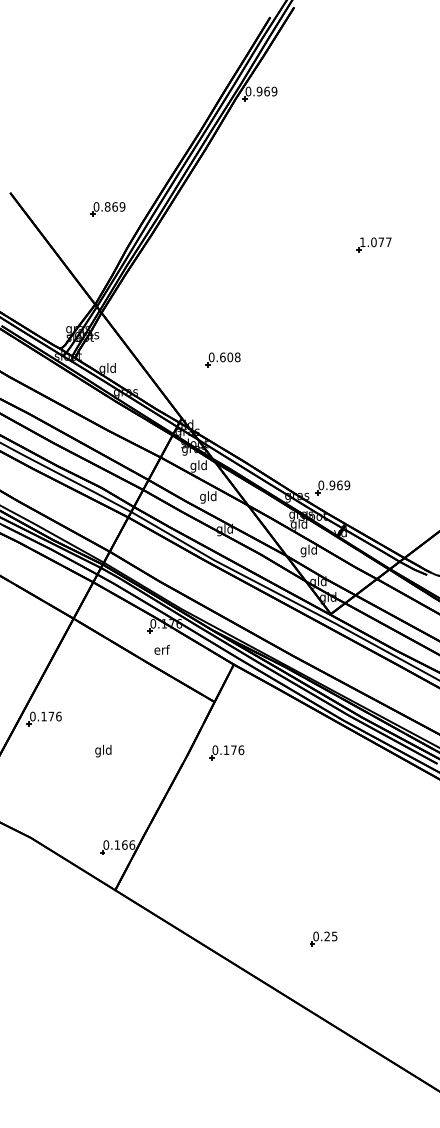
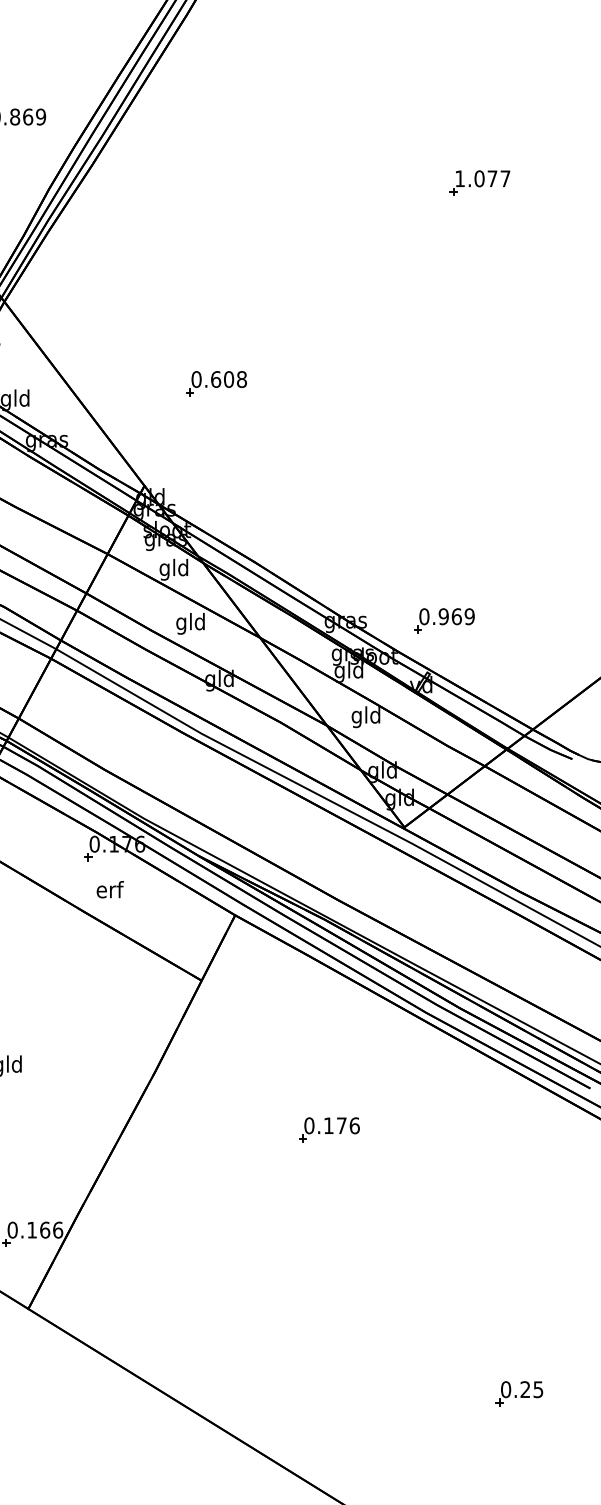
part: (332, 487) -> (443, 620), moved
part: (226, 752) -> (328, 1129), moved
part: (323, 938) -> (518, 1393), moved

